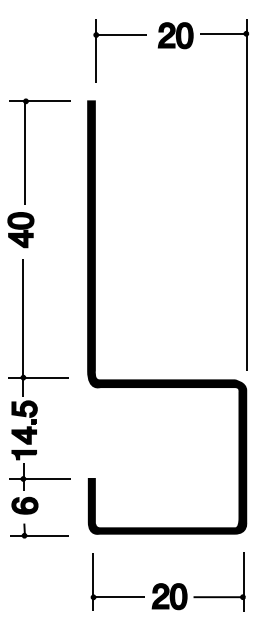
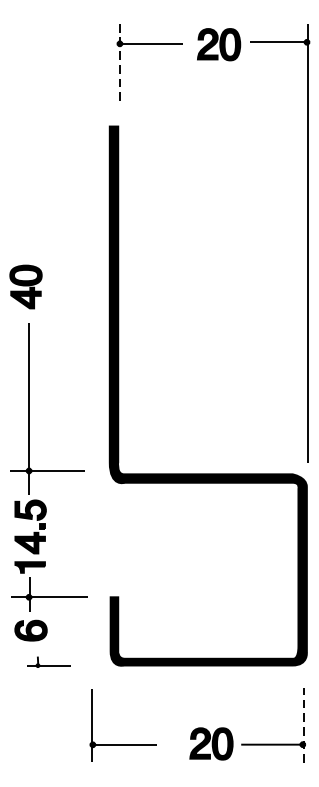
line: (96, 51) -> (120, 64), solid -> dashed
part: (25, 151) -> (31, 189), removed
part: (39, 530) -> (49, 661), size x0.6
line: (244, 581) -> (304, 725), solid -> dashed
part: (117, 596) -> (122, 743), moved

